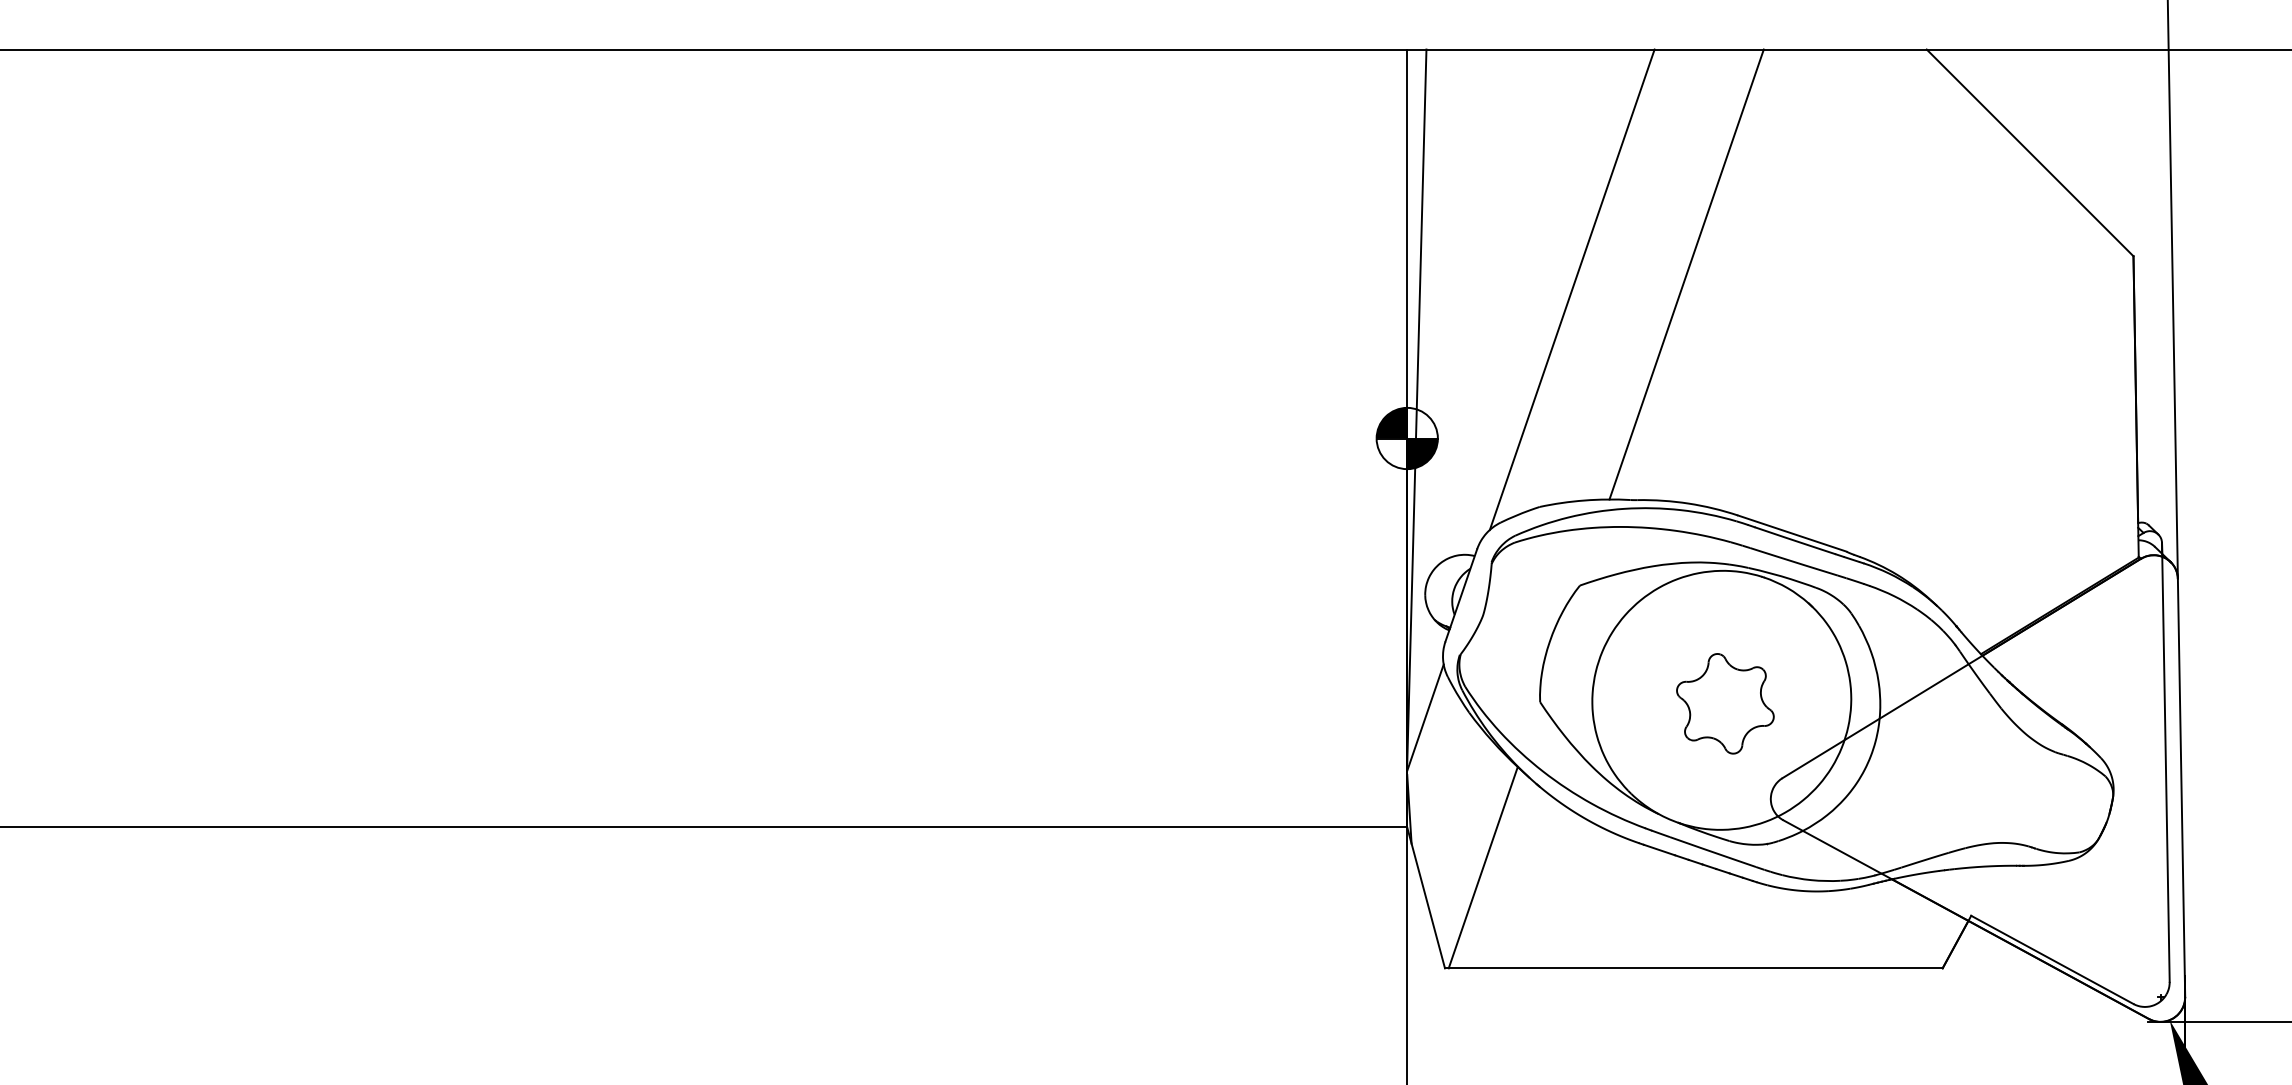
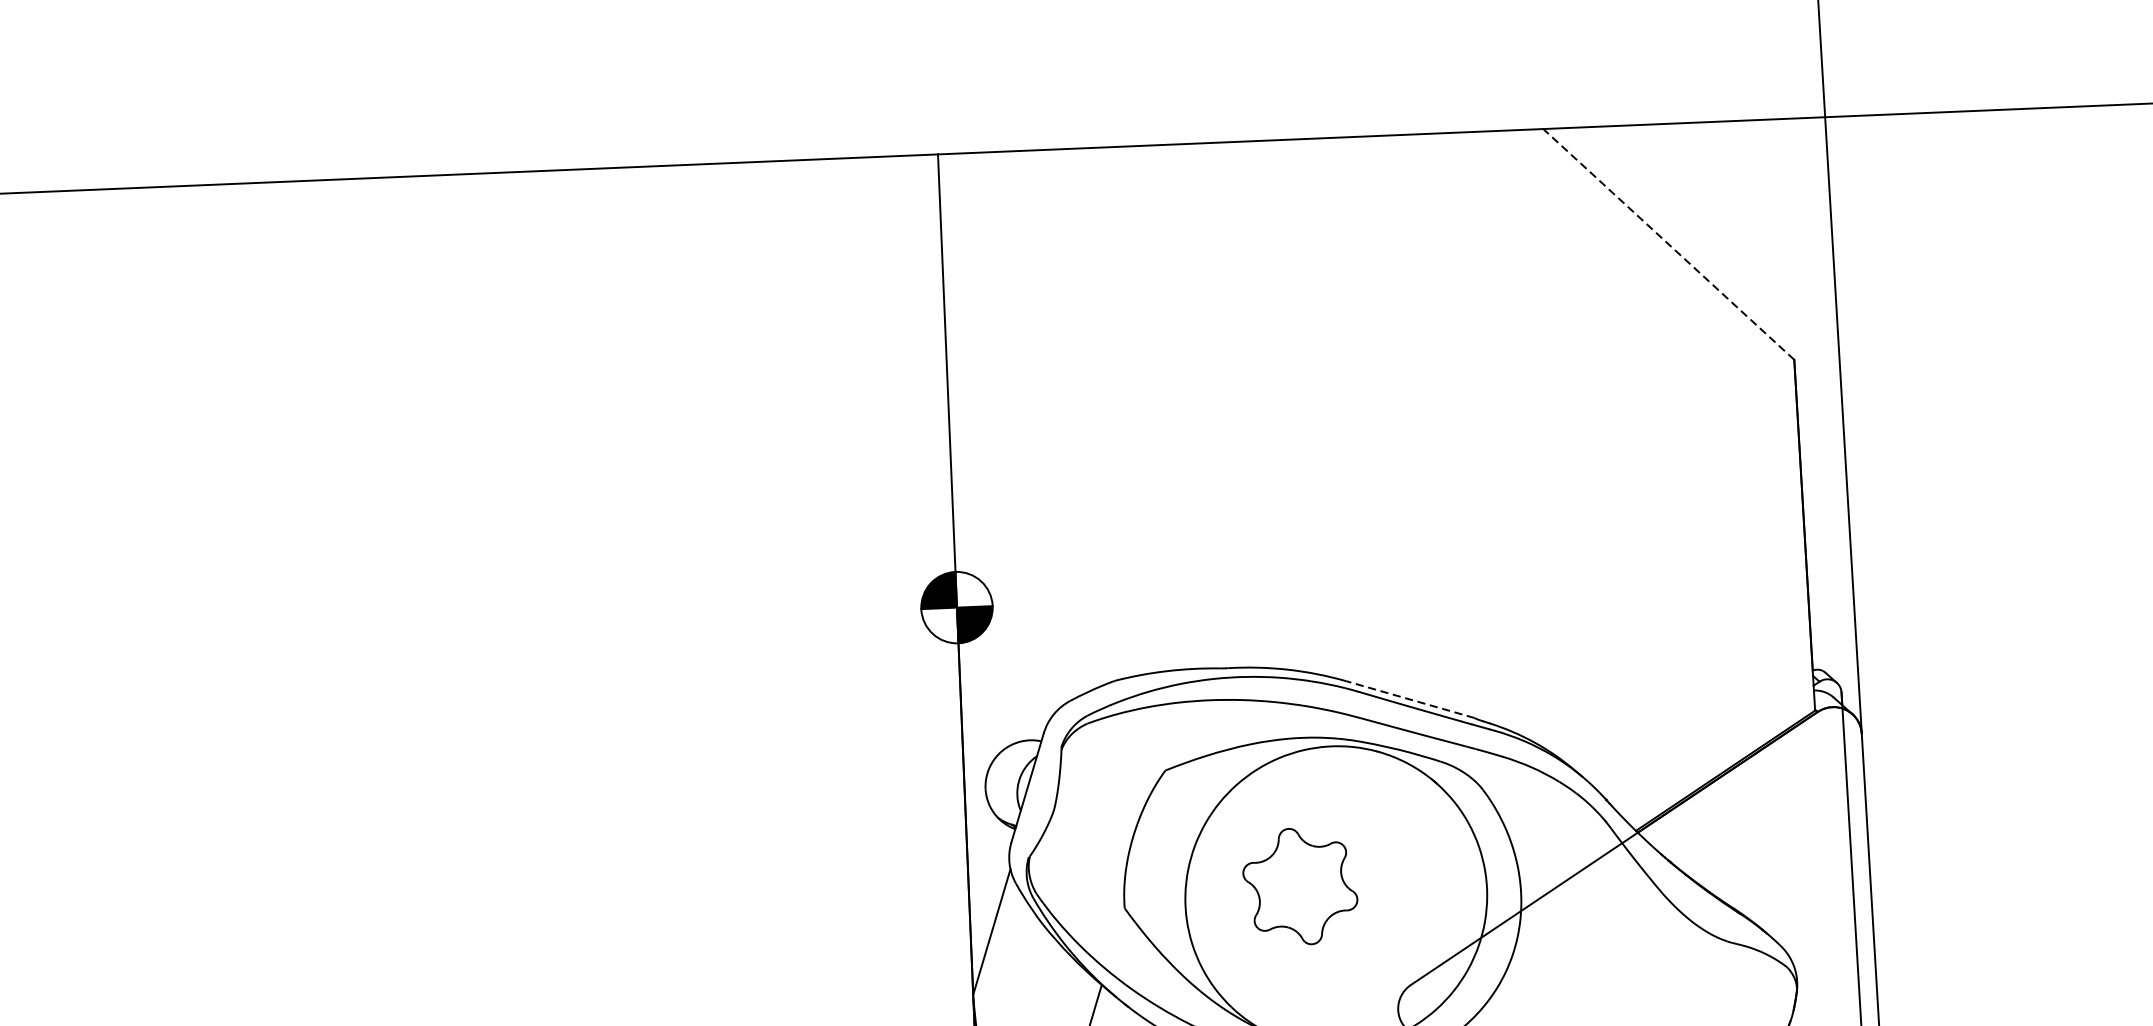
line: (2029, 152) -> (1668, 243), solid -> dashed
line: (1686, 274) -> (1274, 402), removed
line: (1571, 289) -> (1141, 425), removed
line: (1416, 406) -> (966, 569), removed
line: (1791, 533) -> (1409, 699), solid -> dashed
part: (1725, 703) -> (1300, 886), moved

